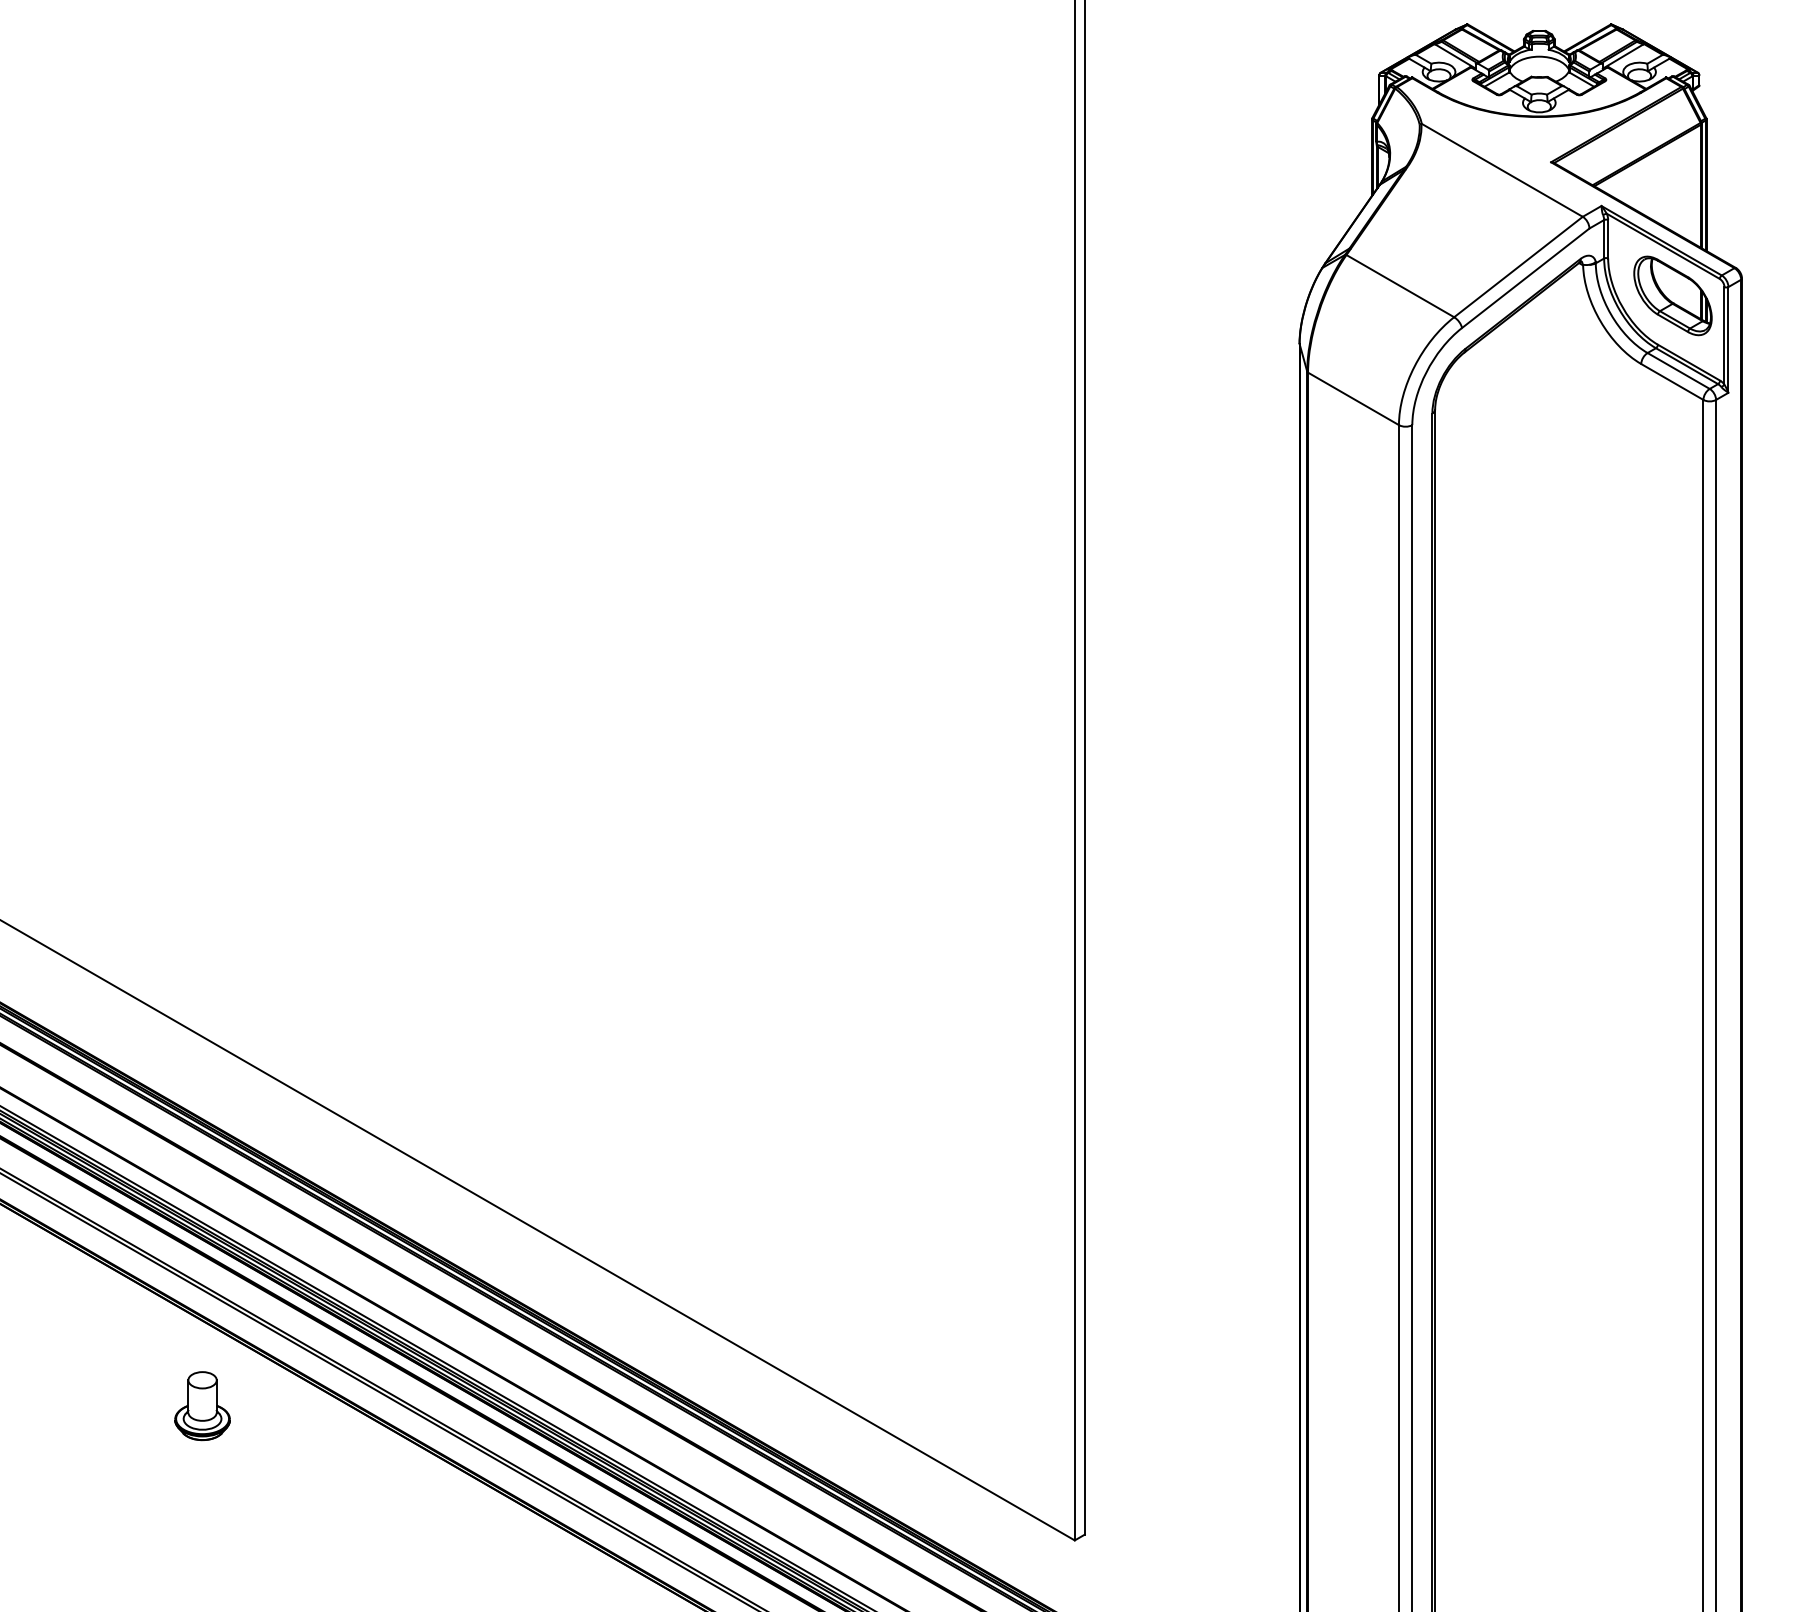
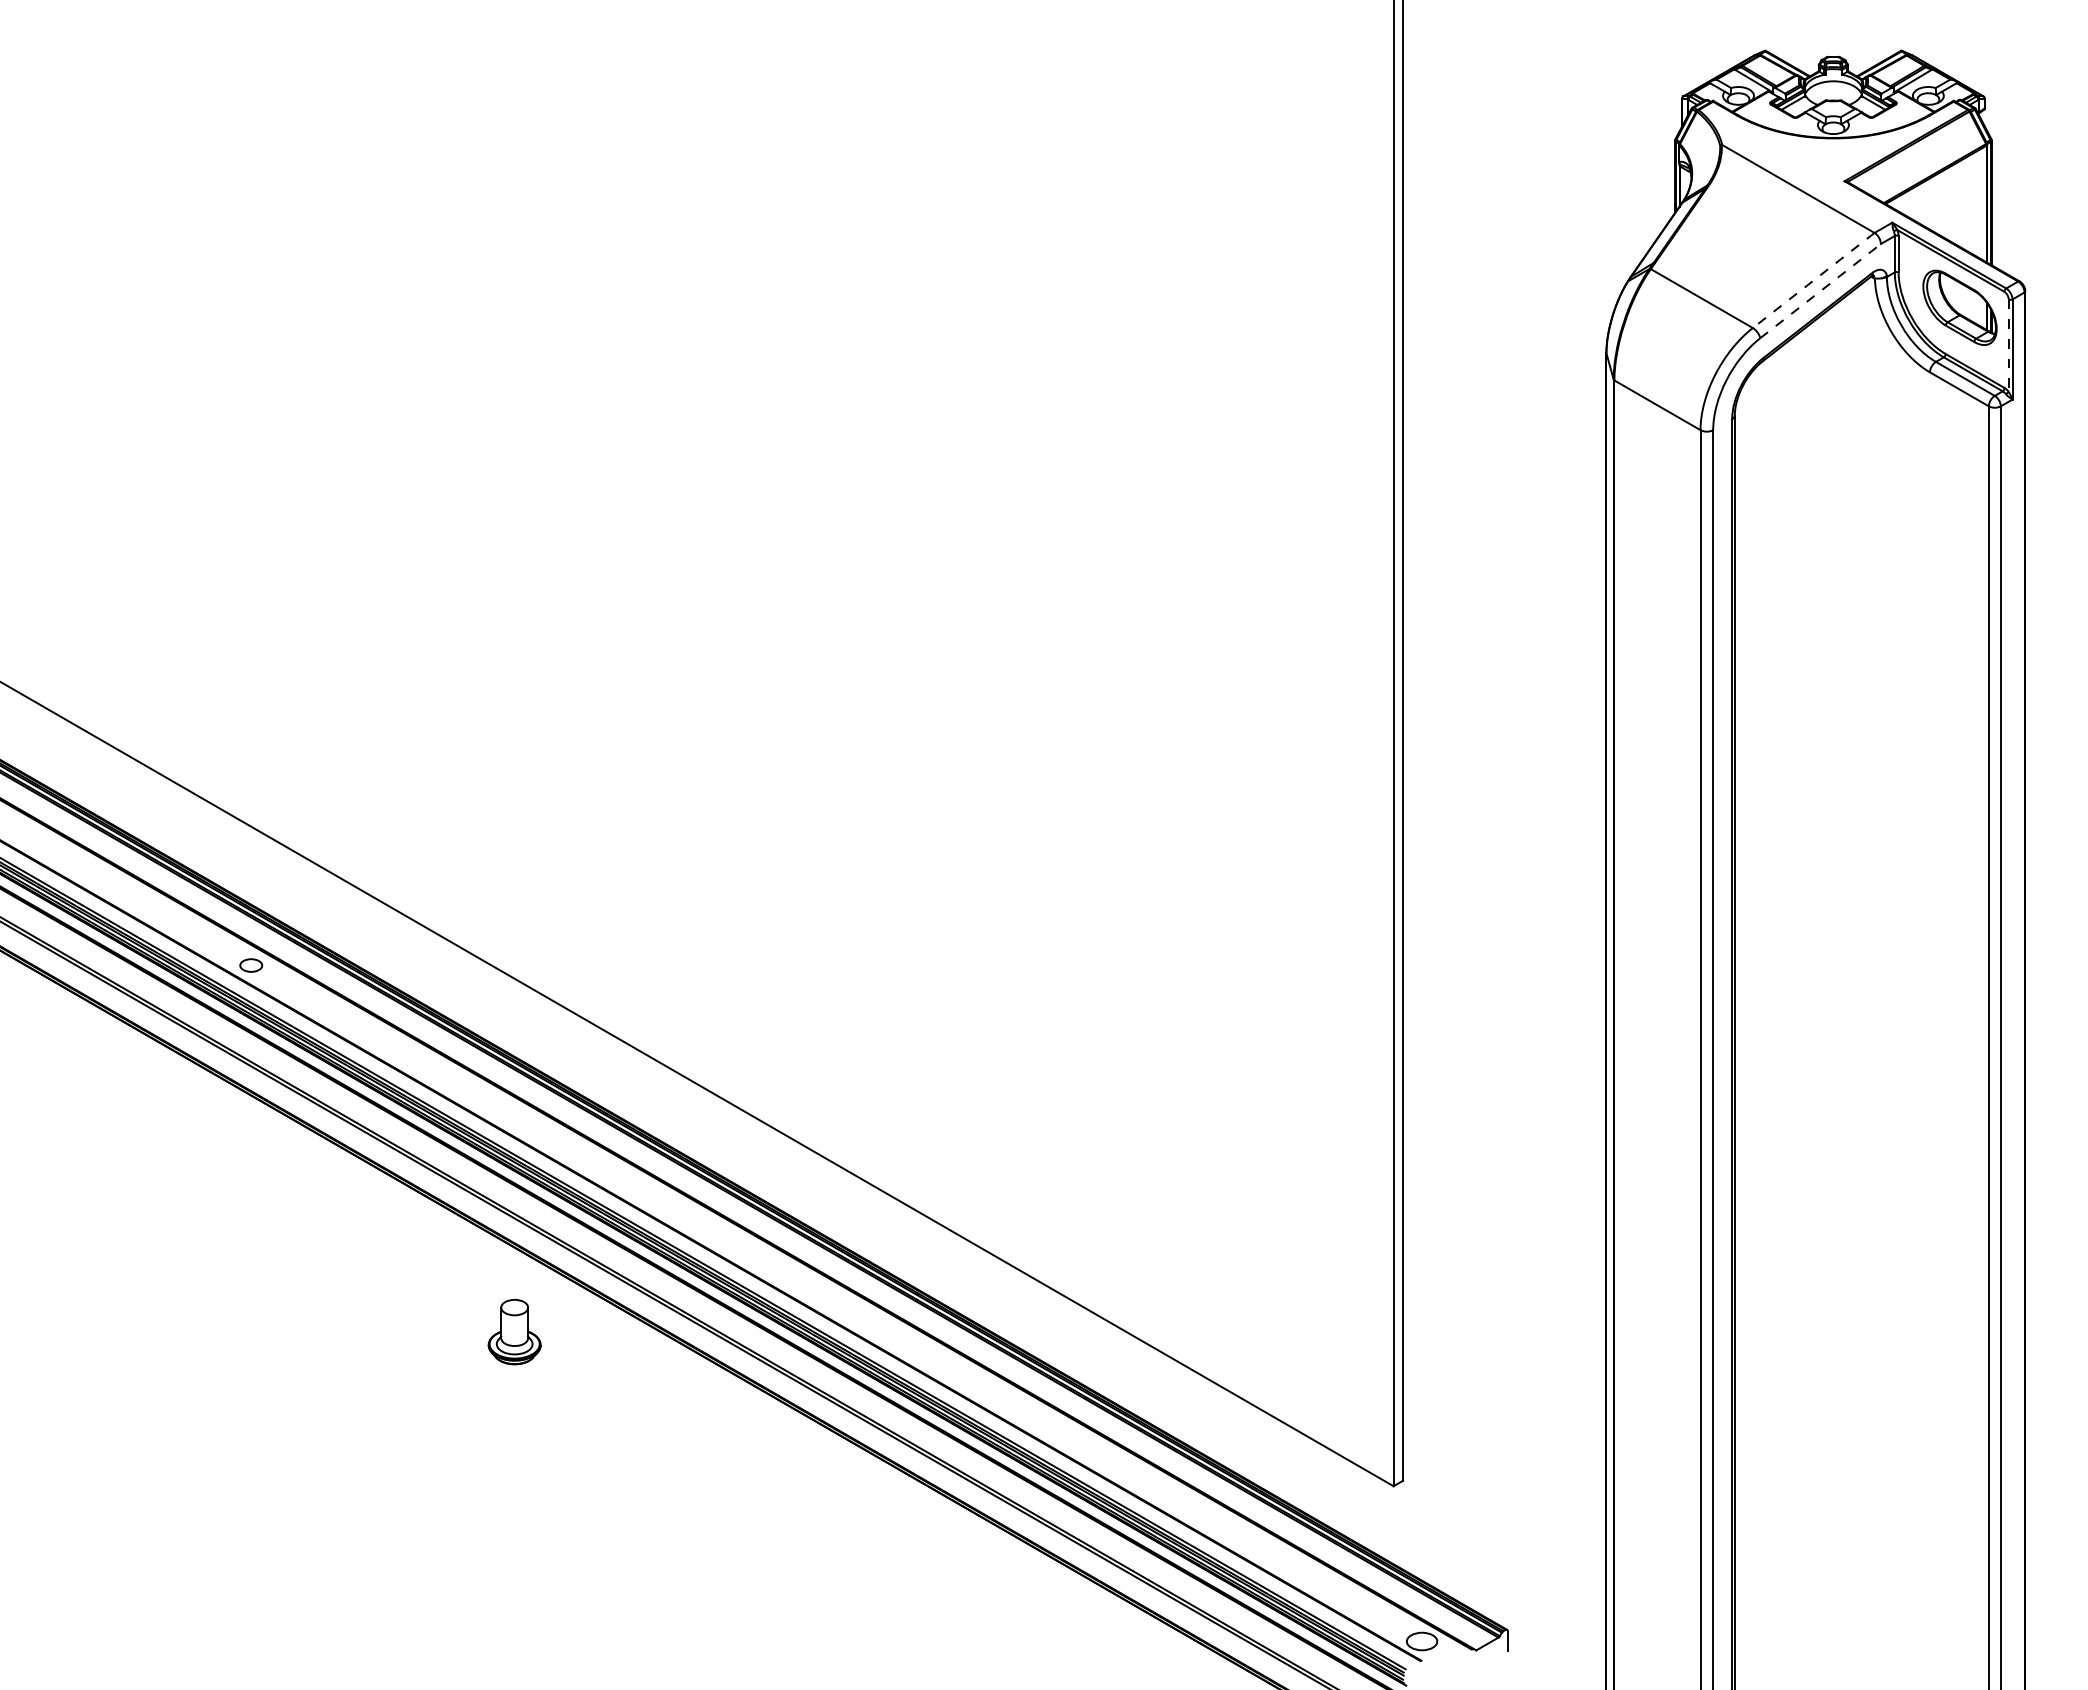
line: (1518, 267) -> (1813, 280), solid -> dashed
line: (1525, 278) -> (1820, 291), solid -> dashed
line: (1724, 336) -> (2008, 346), solid -> dashed
part: (202, 1406) -> (514, 1332), moved

